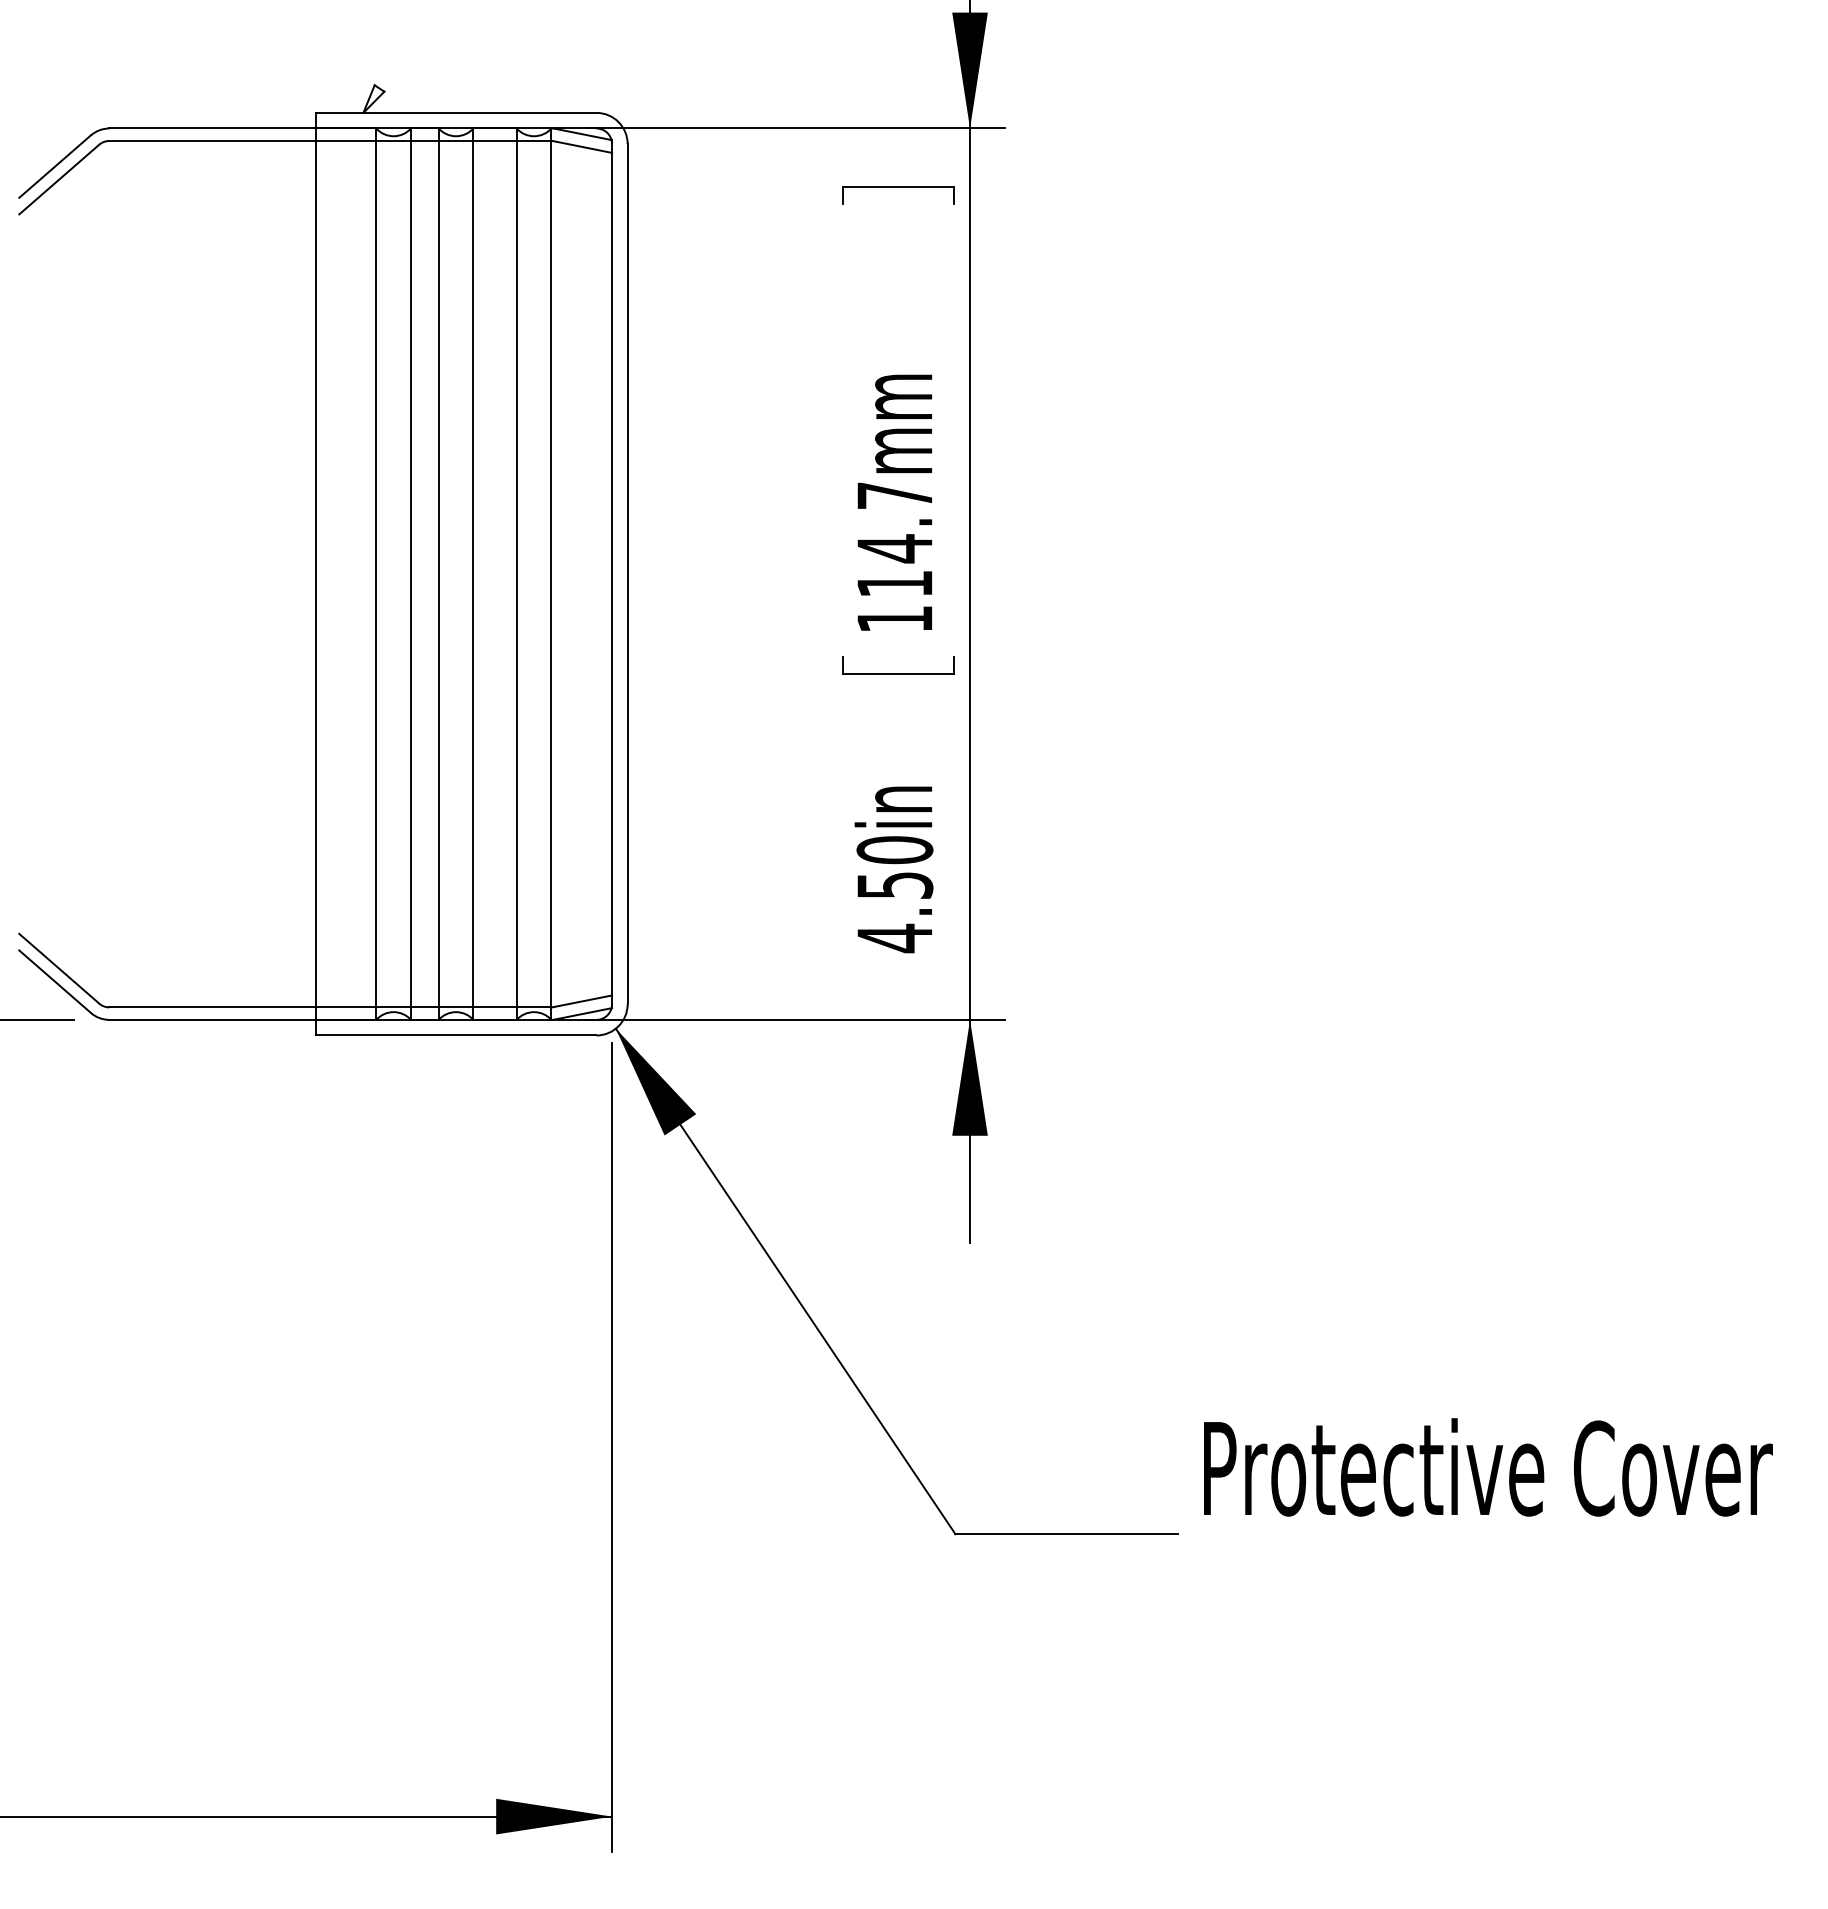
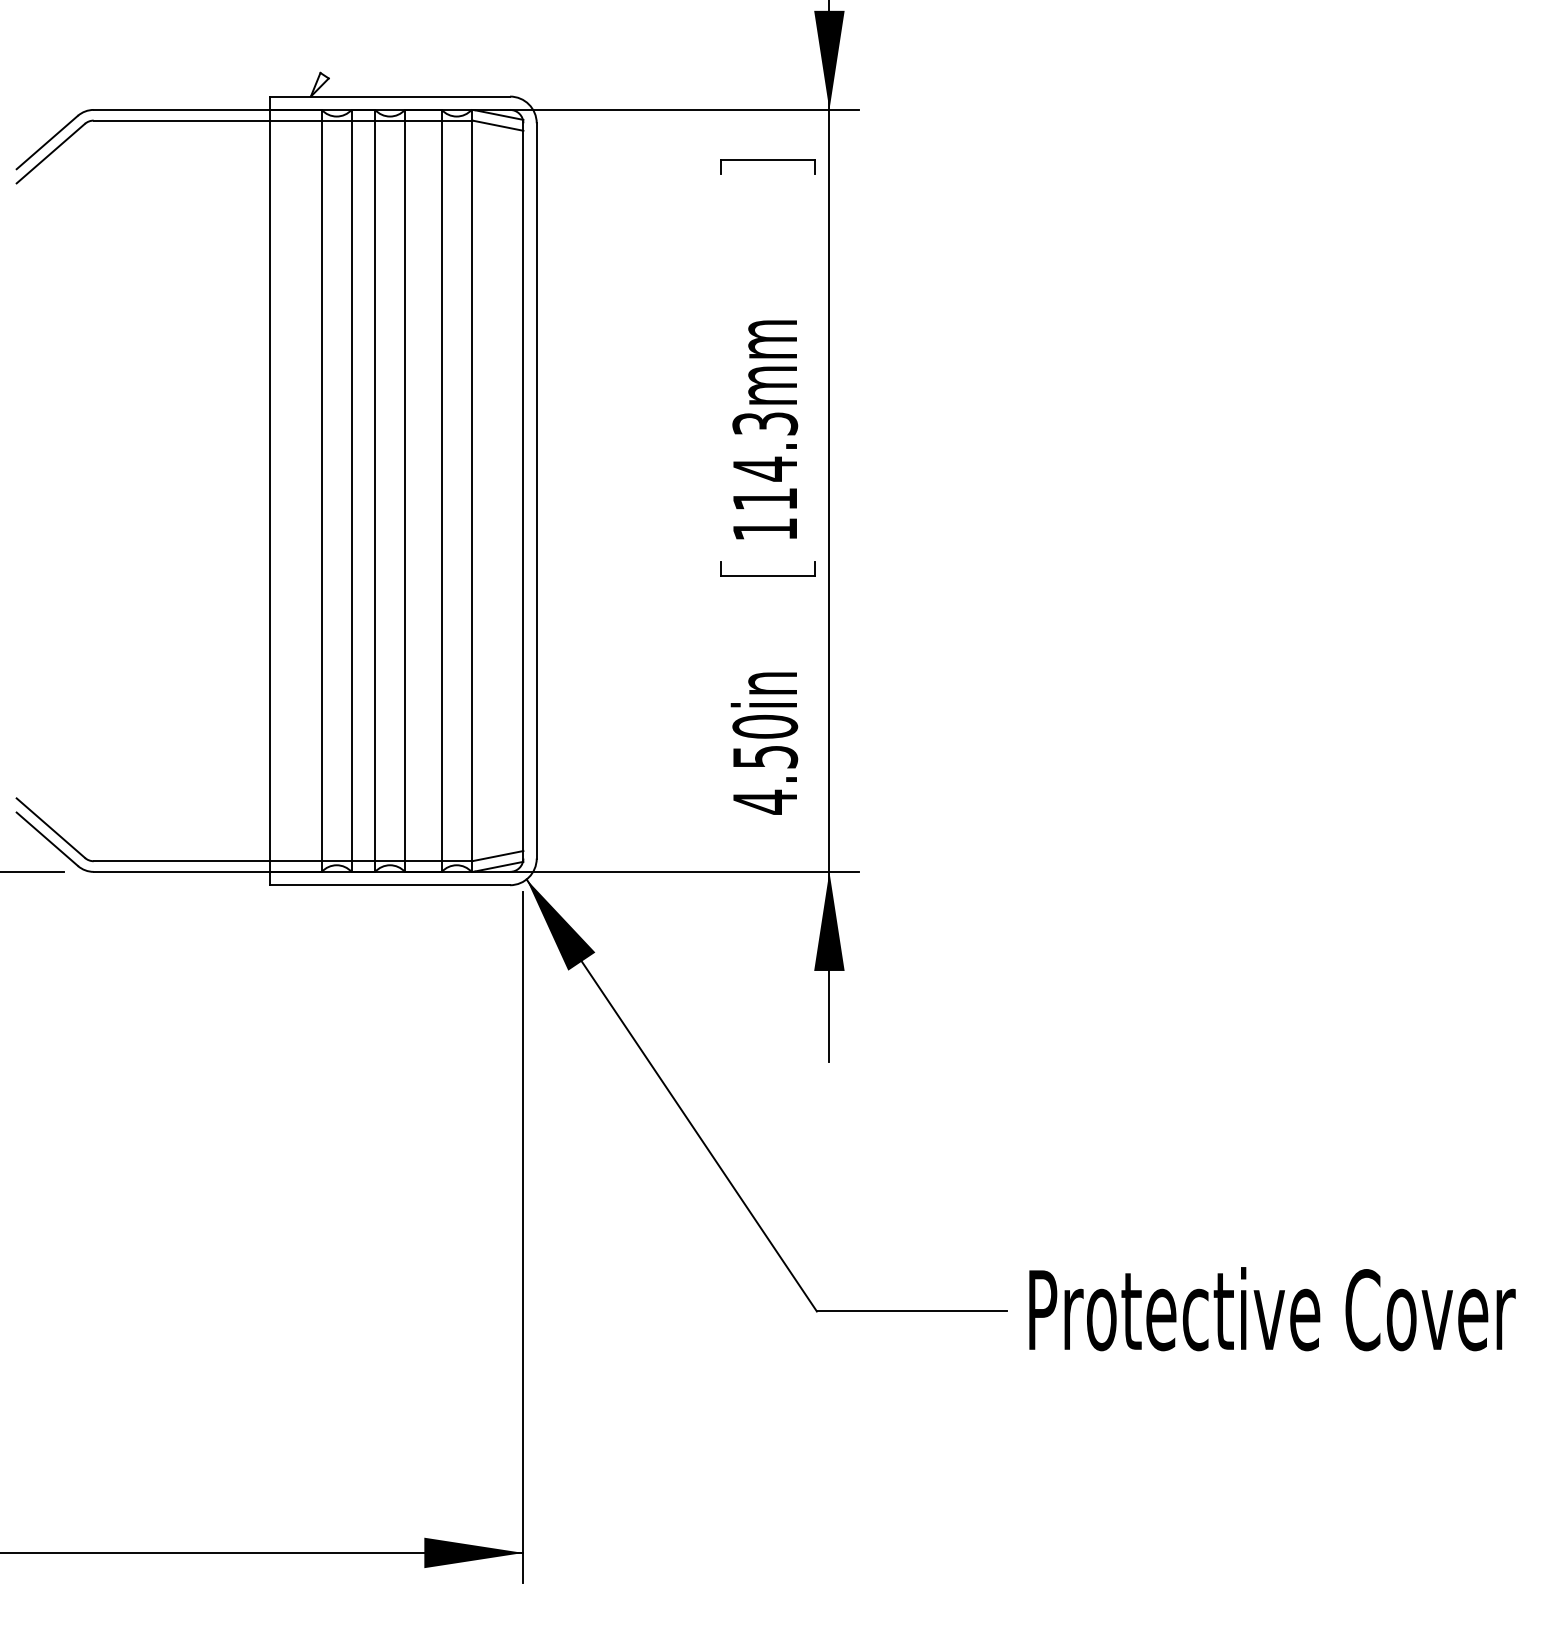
text: (894, 495) -> (764, 423), 114.7mm -> 114.3mm
text: (1488, 1467) -> (1272, 1309), moved

